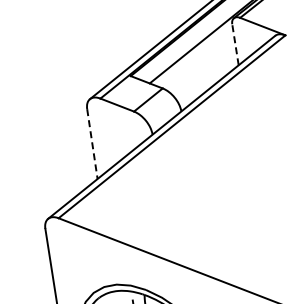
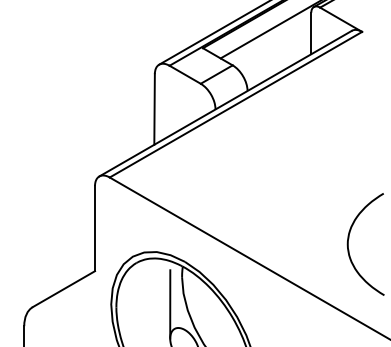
line: (235, 44) -> (311, 33), dashed -> solid
line: (92, 144) -> (154, 109), dashed -> solid

